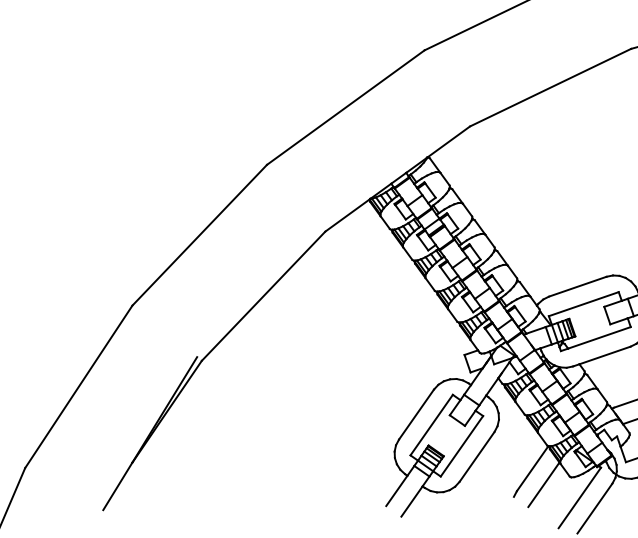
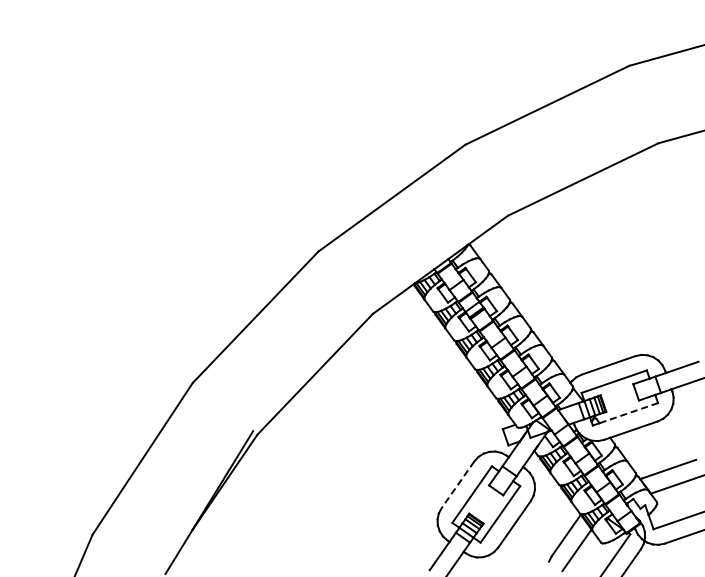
line: (599, 338) -> (628, 413), solid -> dashed
line: (415, 415) -> (457, 485), solid -> dashed

